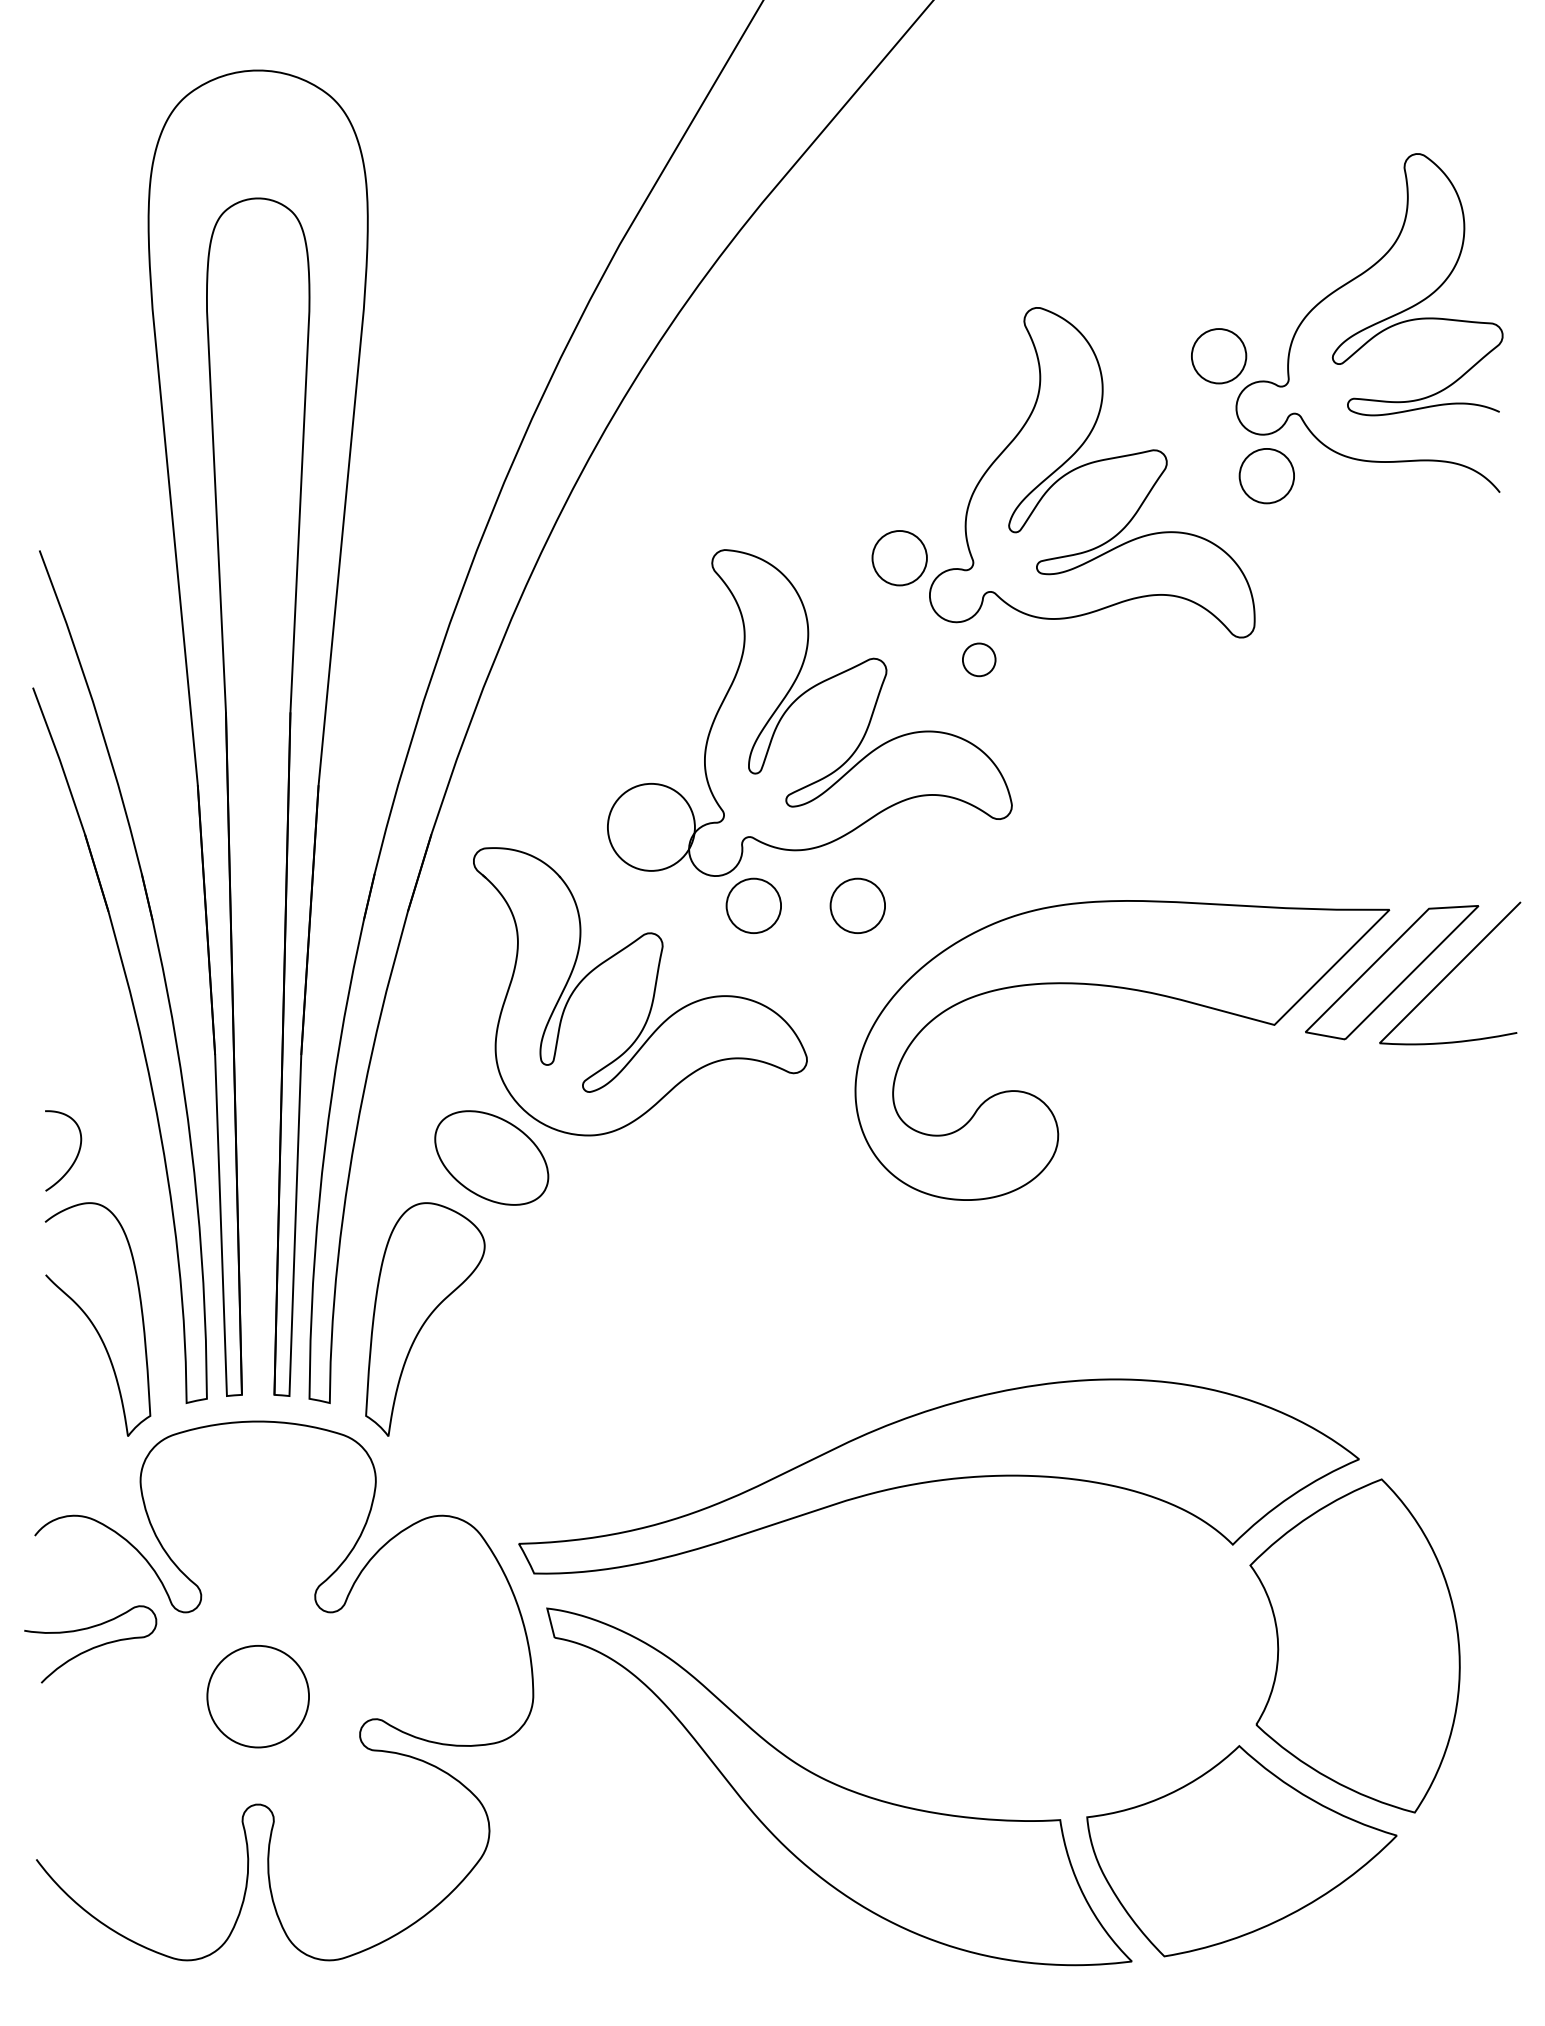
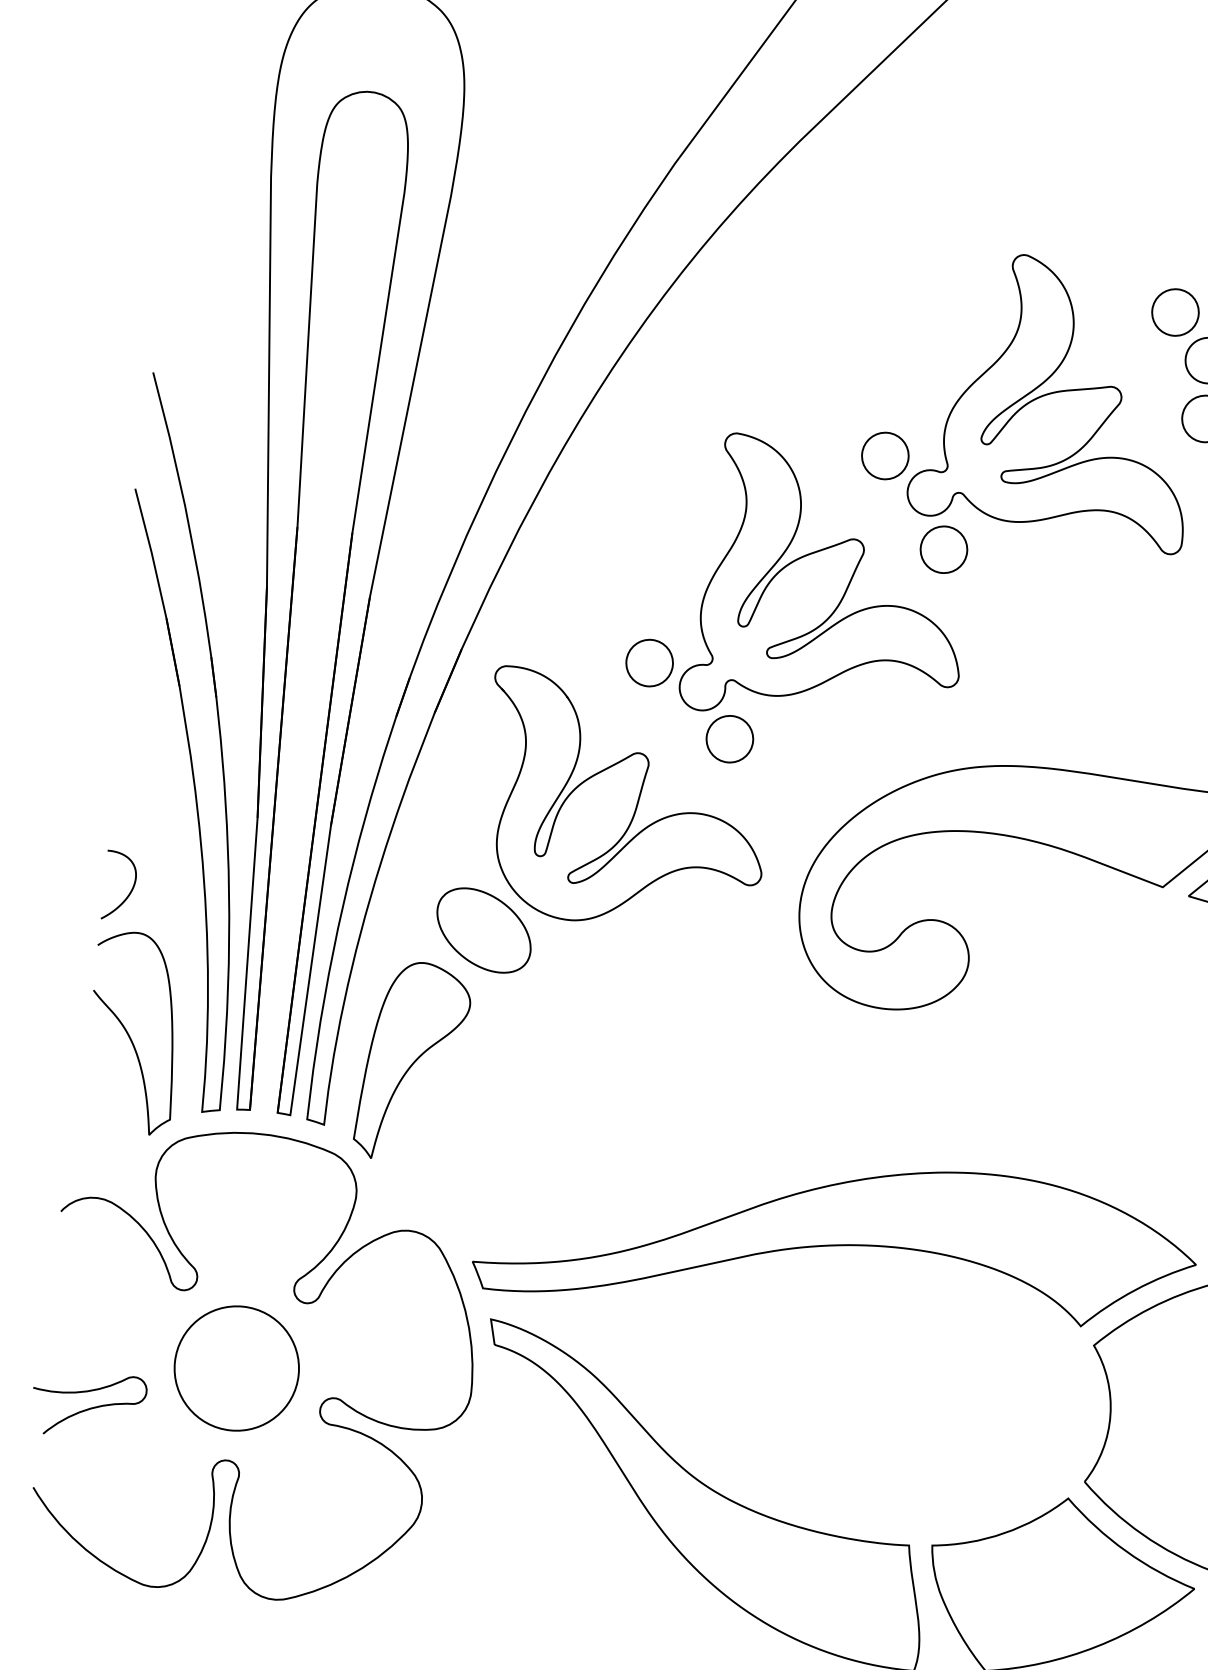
circle: (979, 659) -> (944, 549), size x1.67
circle: (651, 827) -> (649, 663), size x0.62
circle: (857, 905) -> (818, 748), removed
curve: (91, 1647) -> (89, 1408), moved
circle: (257, 1696) -> (236, 1368), size x1.43

